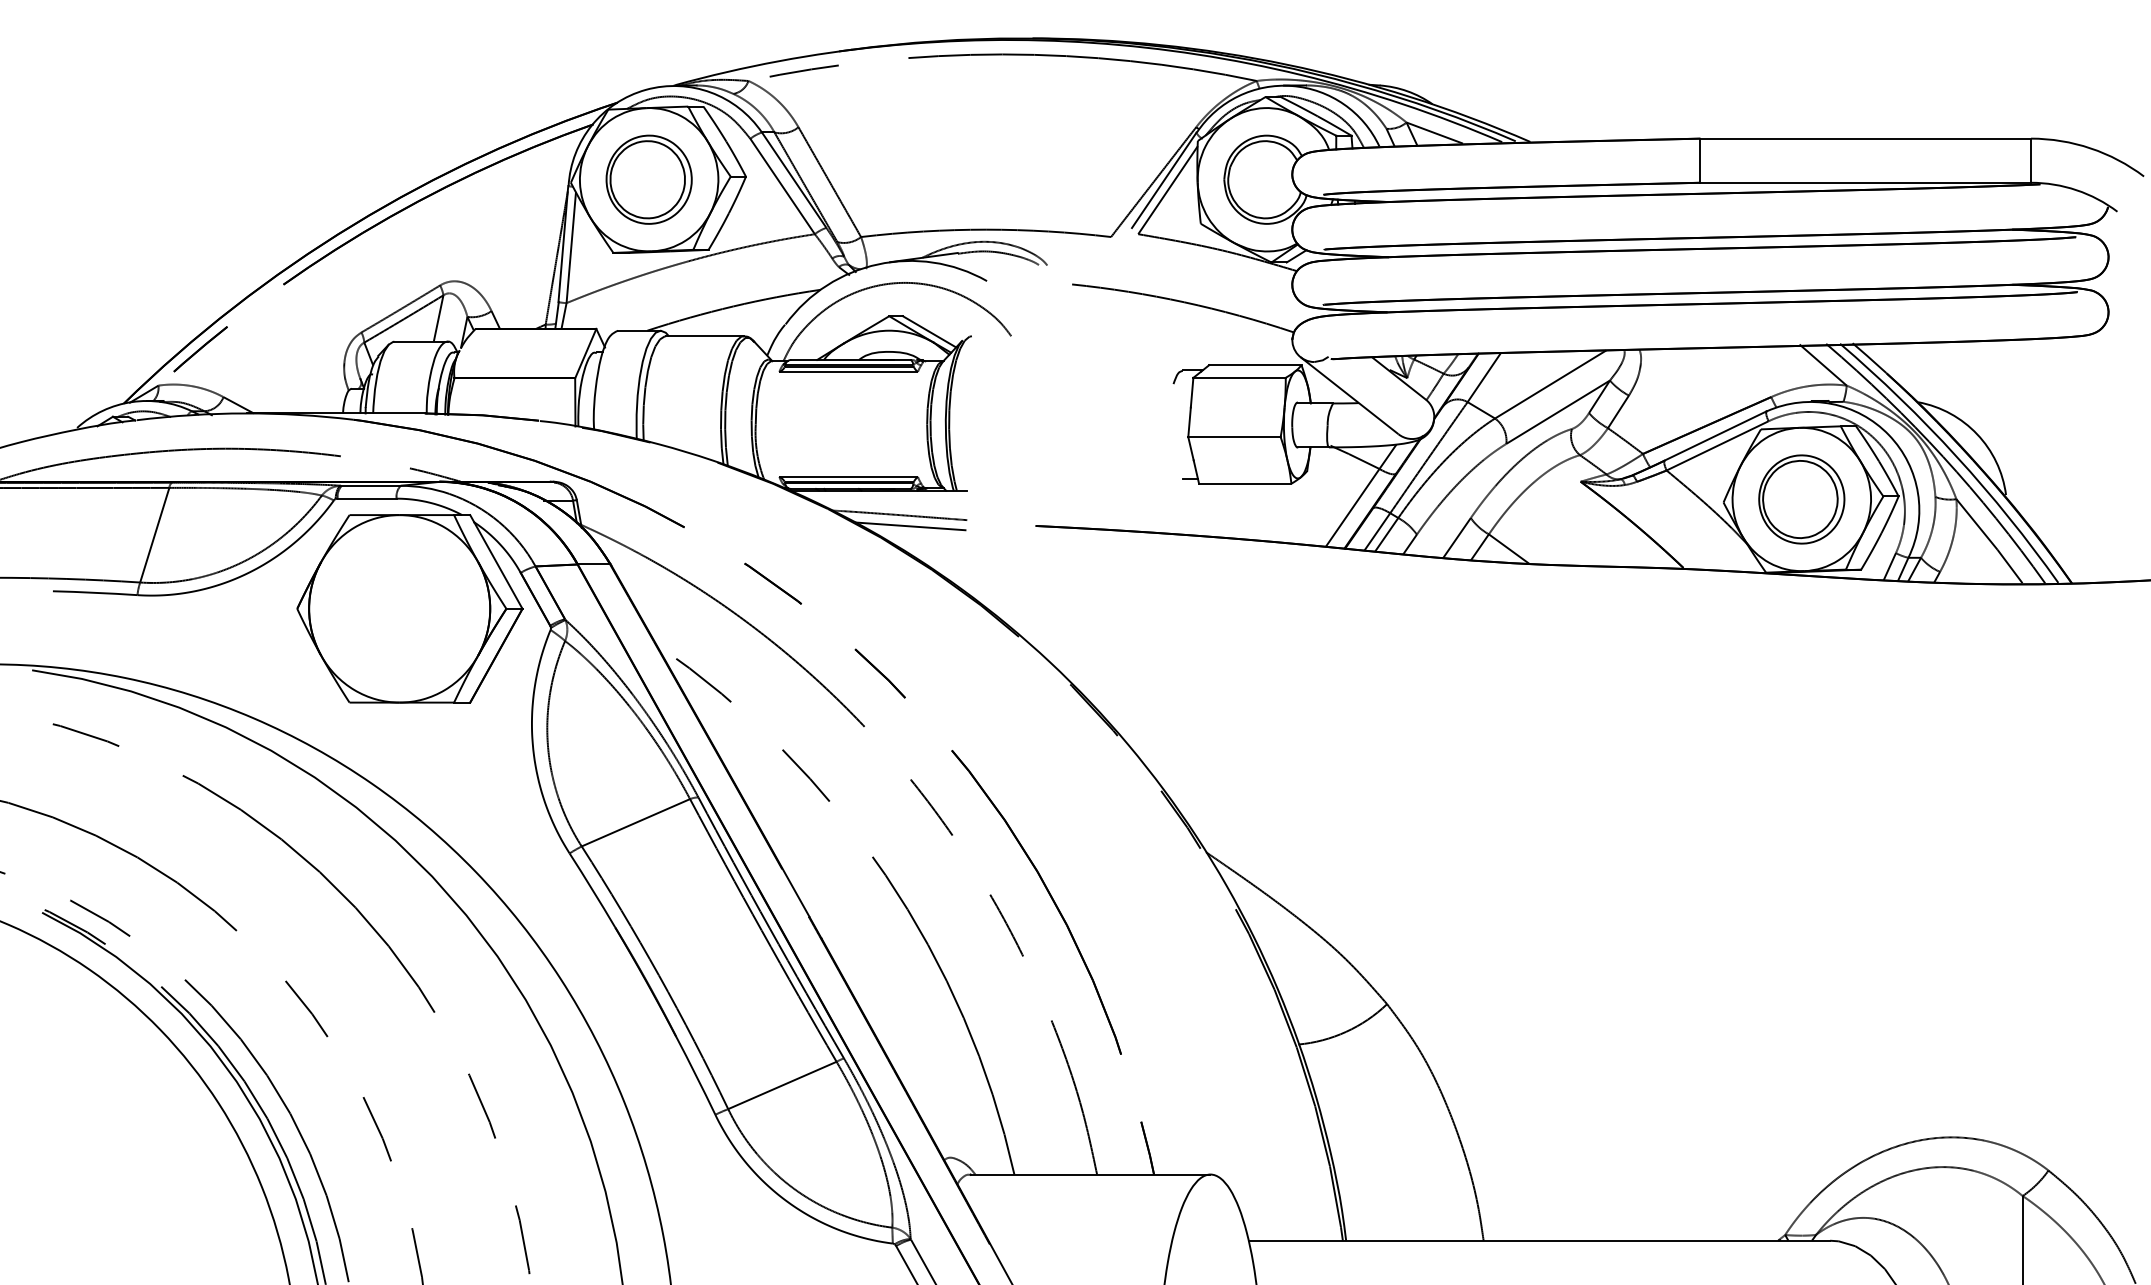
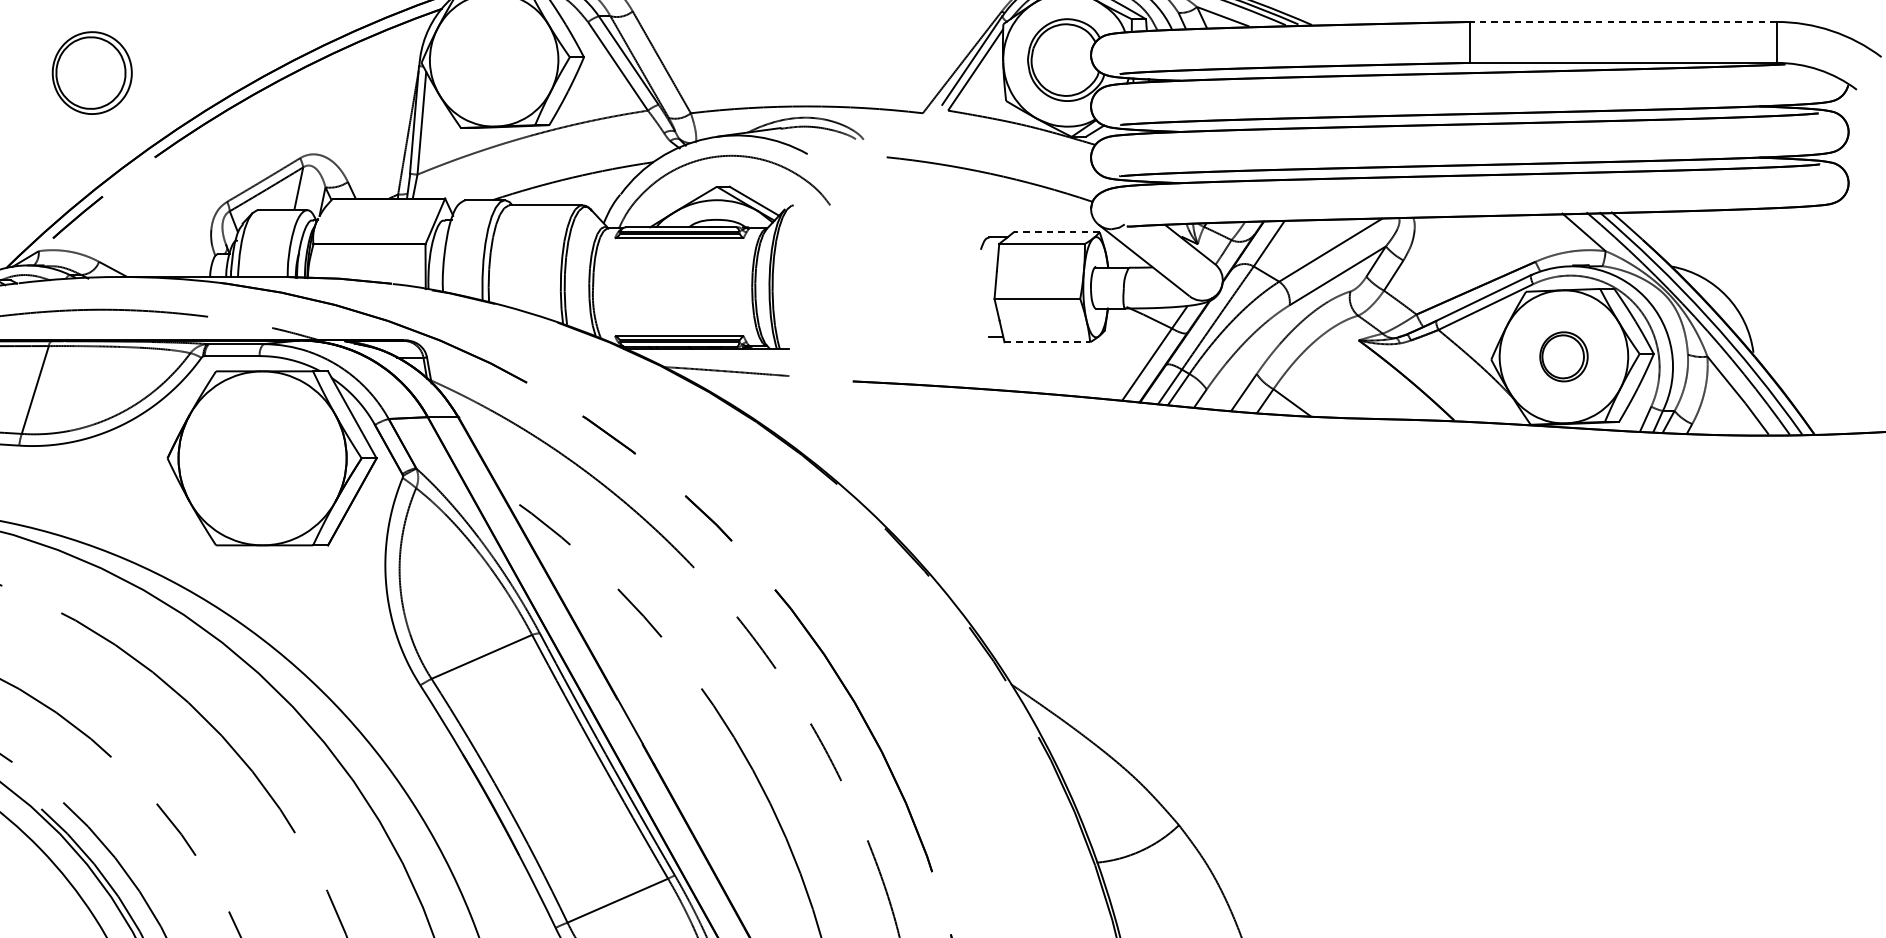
line: (1865, 138) -> (1623, 21), solid -> dashed
part: (648, 179) -> (91, 72), moved
line: (1254, 365) -> (1055, 232), solid -> dashed
line: (1245, 483) -> (1047, 342), solid -> dashed
part: (1801, 499) -> (1563, 356), size x0.6
line: (910, 526) -> (736, 381), removed

